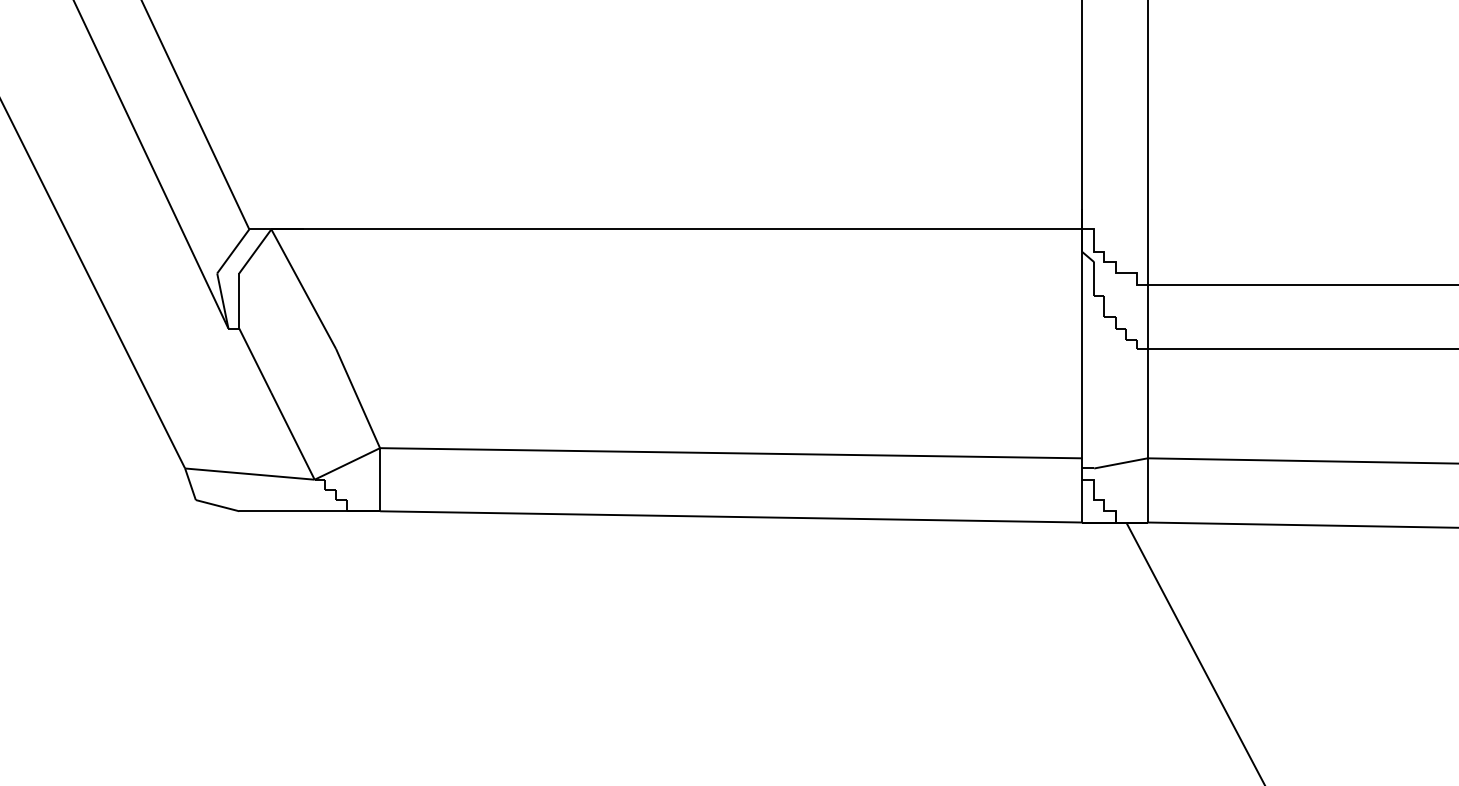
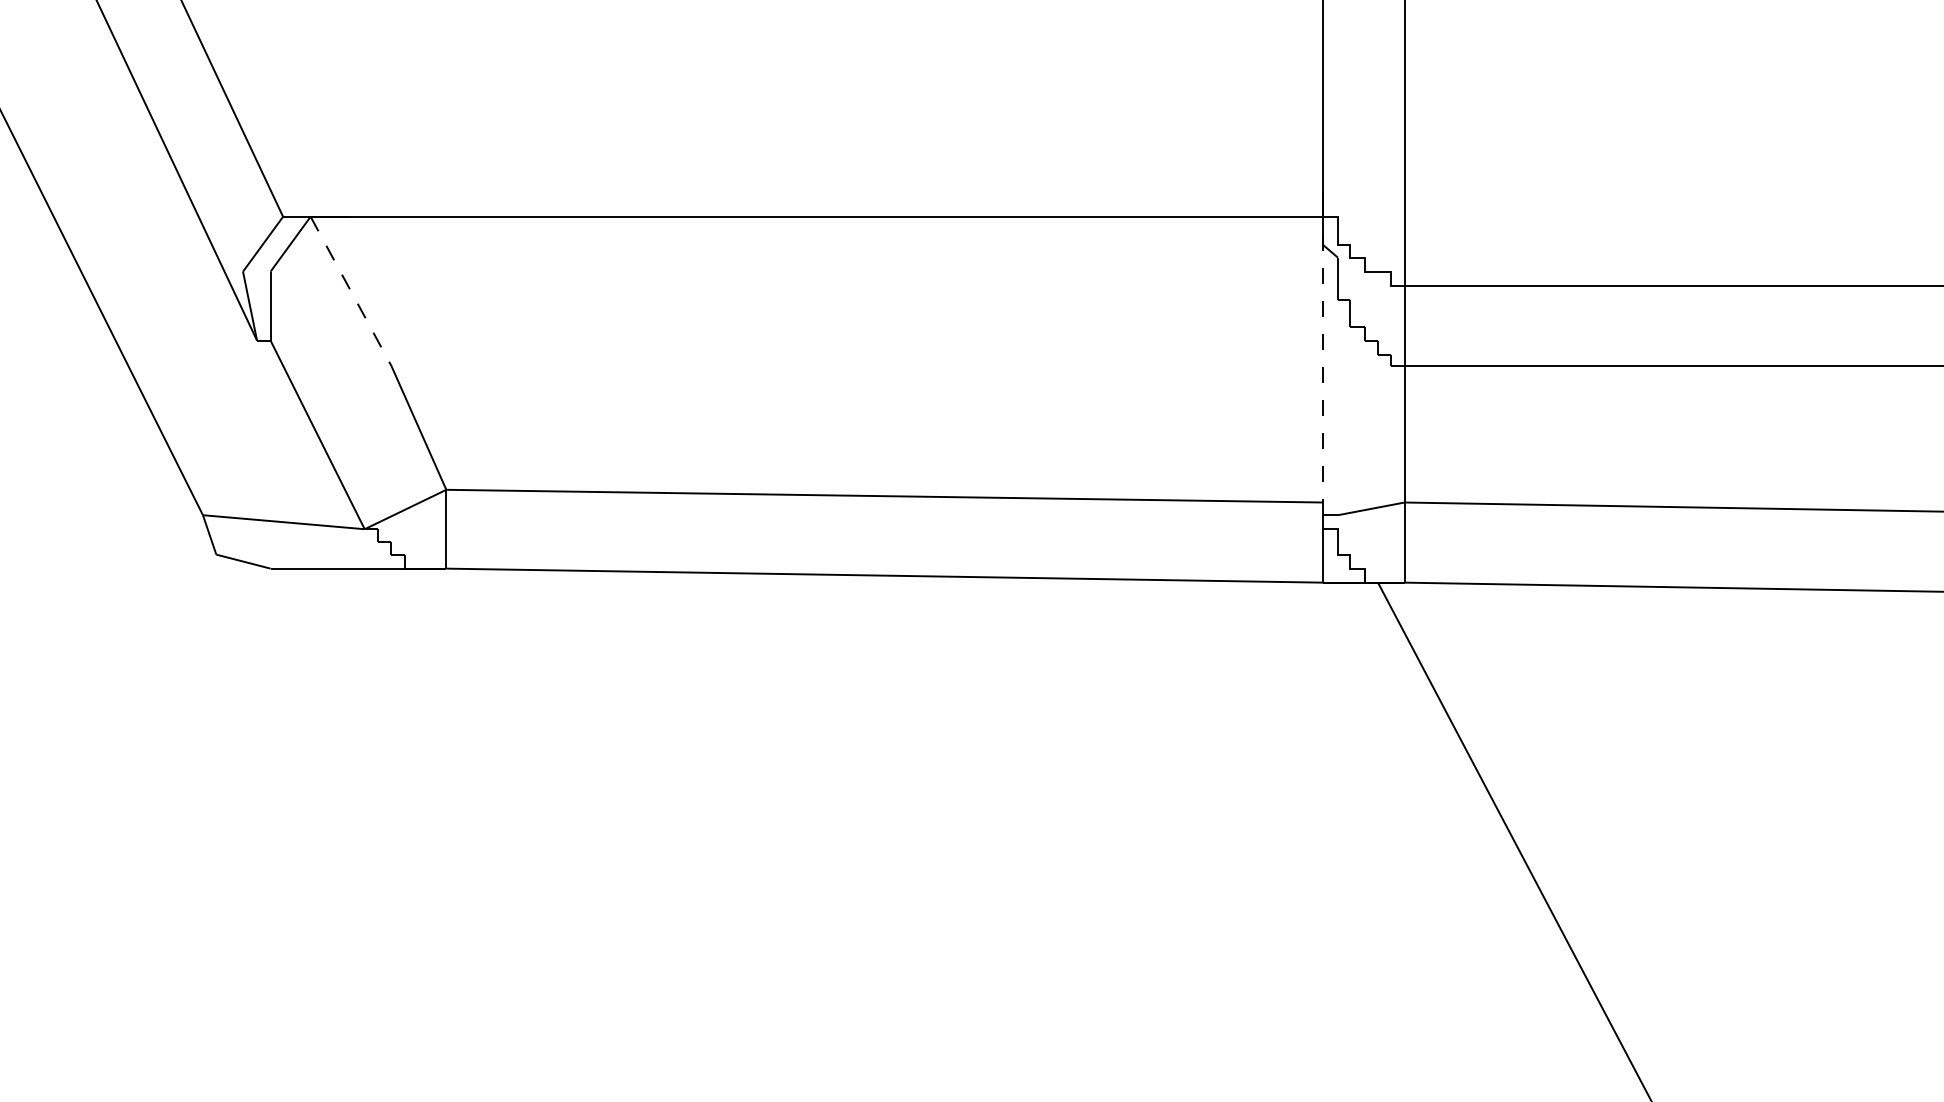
line: (304, 289) -> (351, 291), solid -> dashed
line: (1082, 338) -> (1323, 353), solid -> dashed

